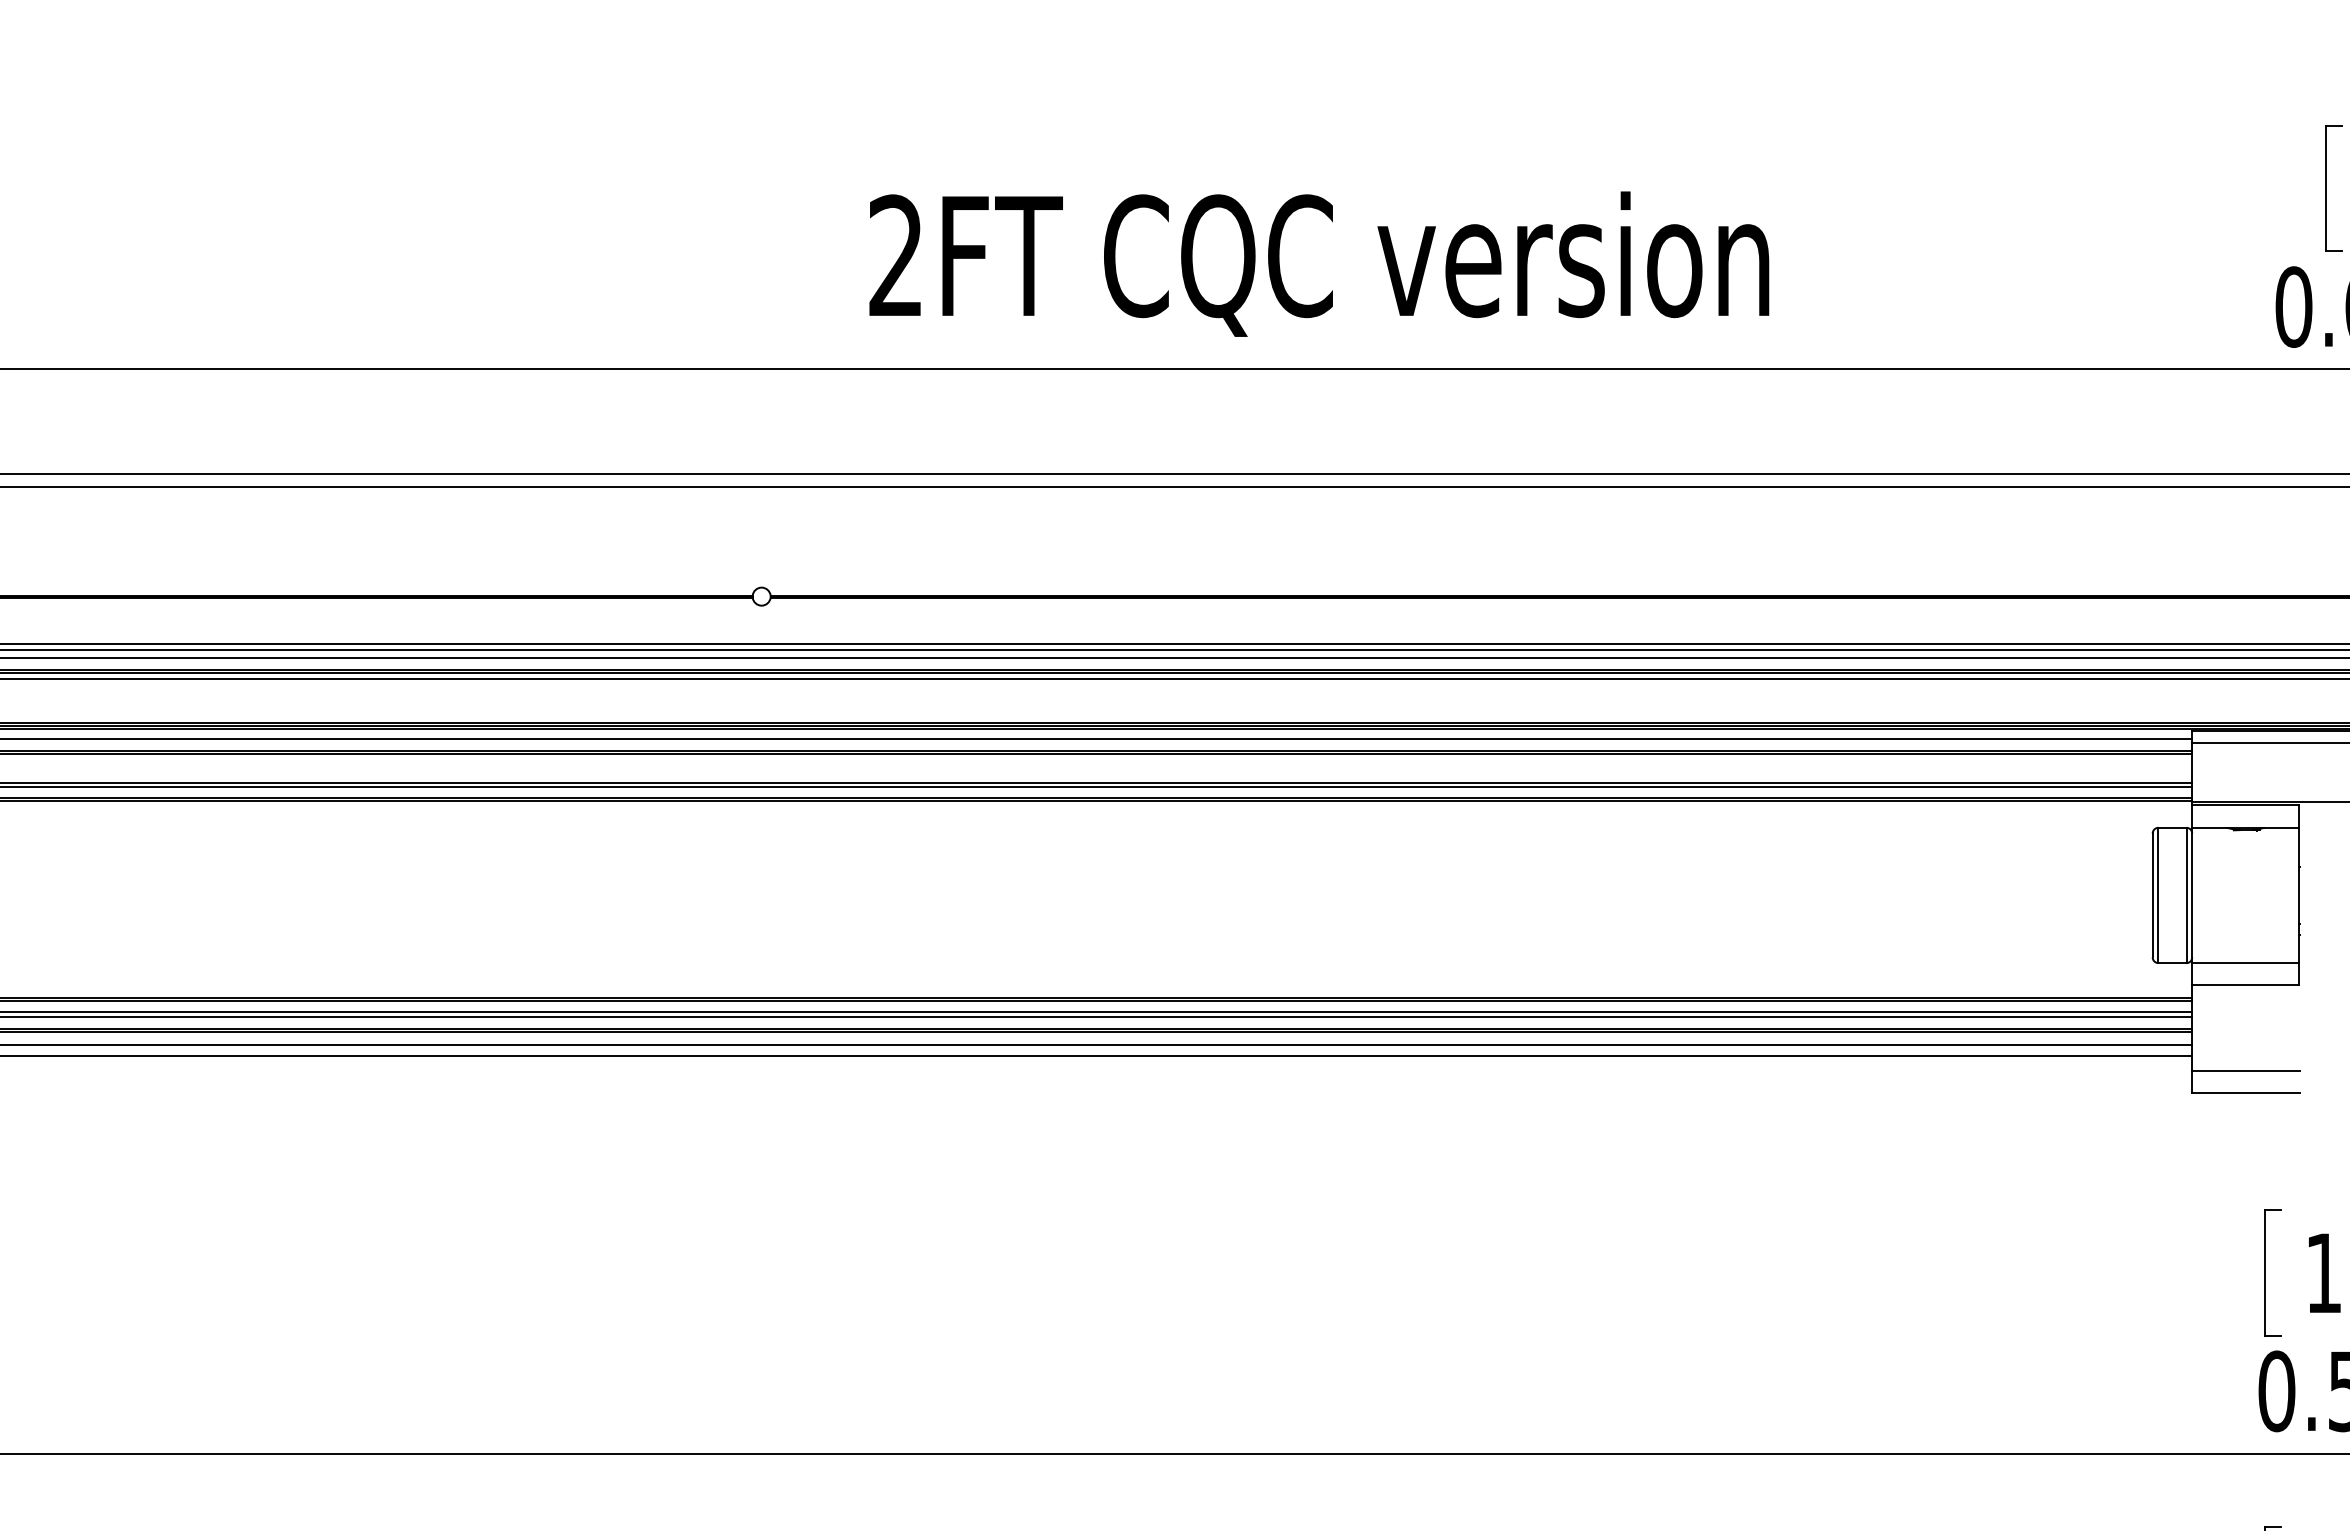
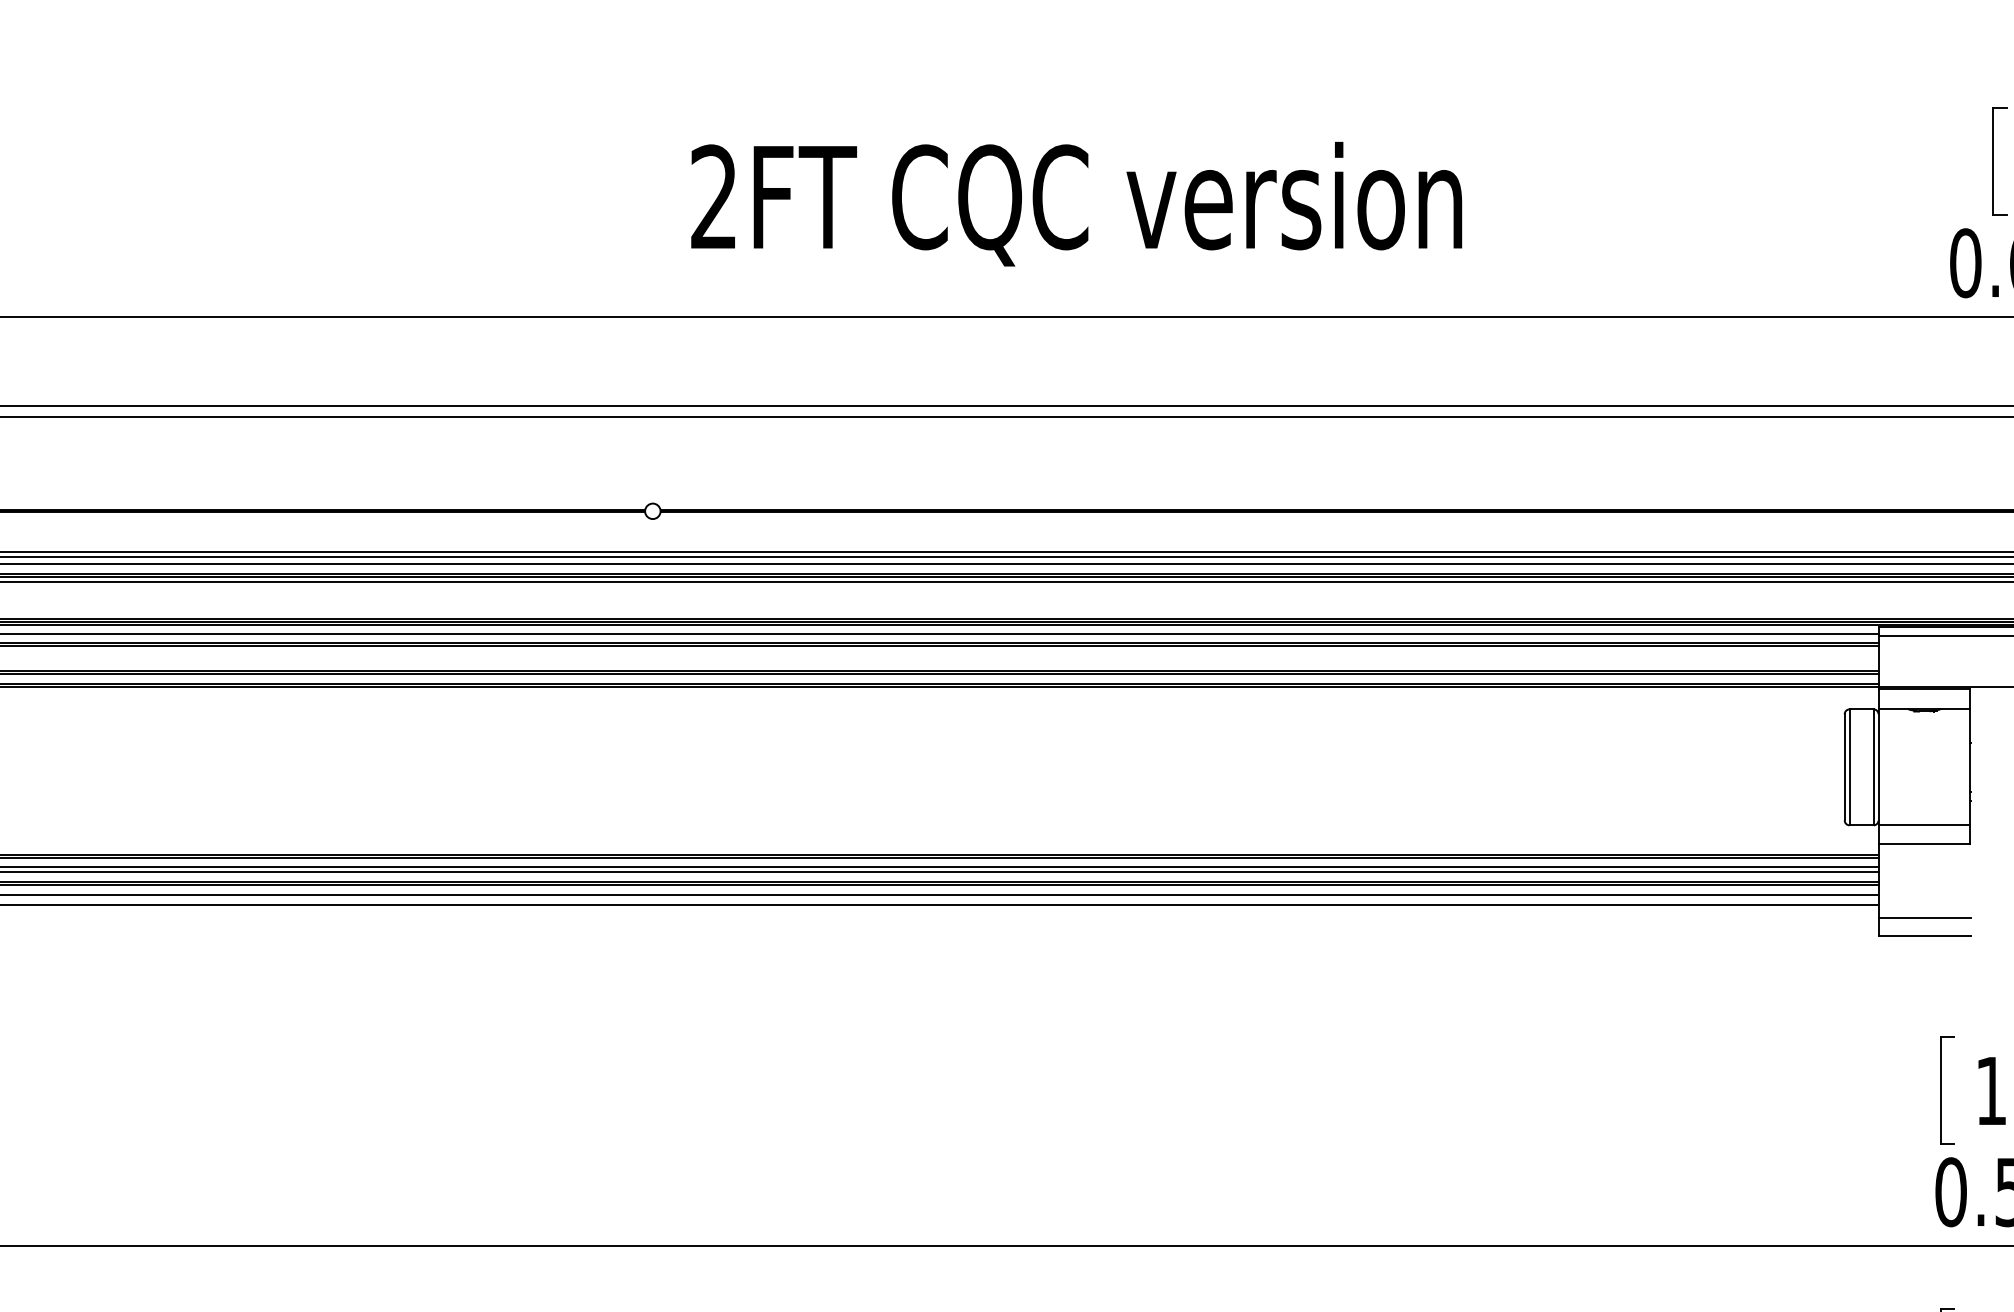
text: (1319, 263) -> (1076, 203), moved

